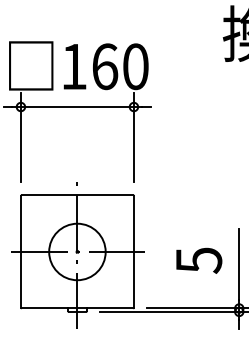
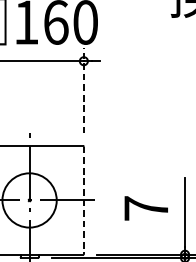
line: (133, 137) -> (83, 90), solid -> dashed
line: (134, 251) -> (84, 199), solid -> dashed
text: (199, 260) -> (146, 208), 5 -> 7

